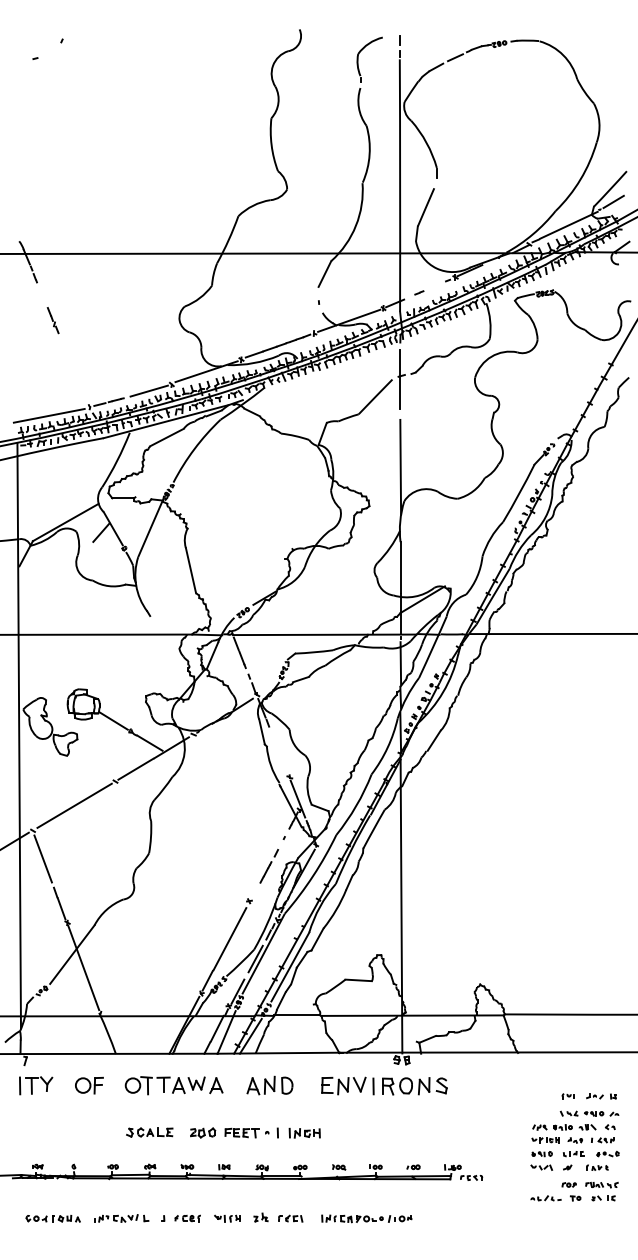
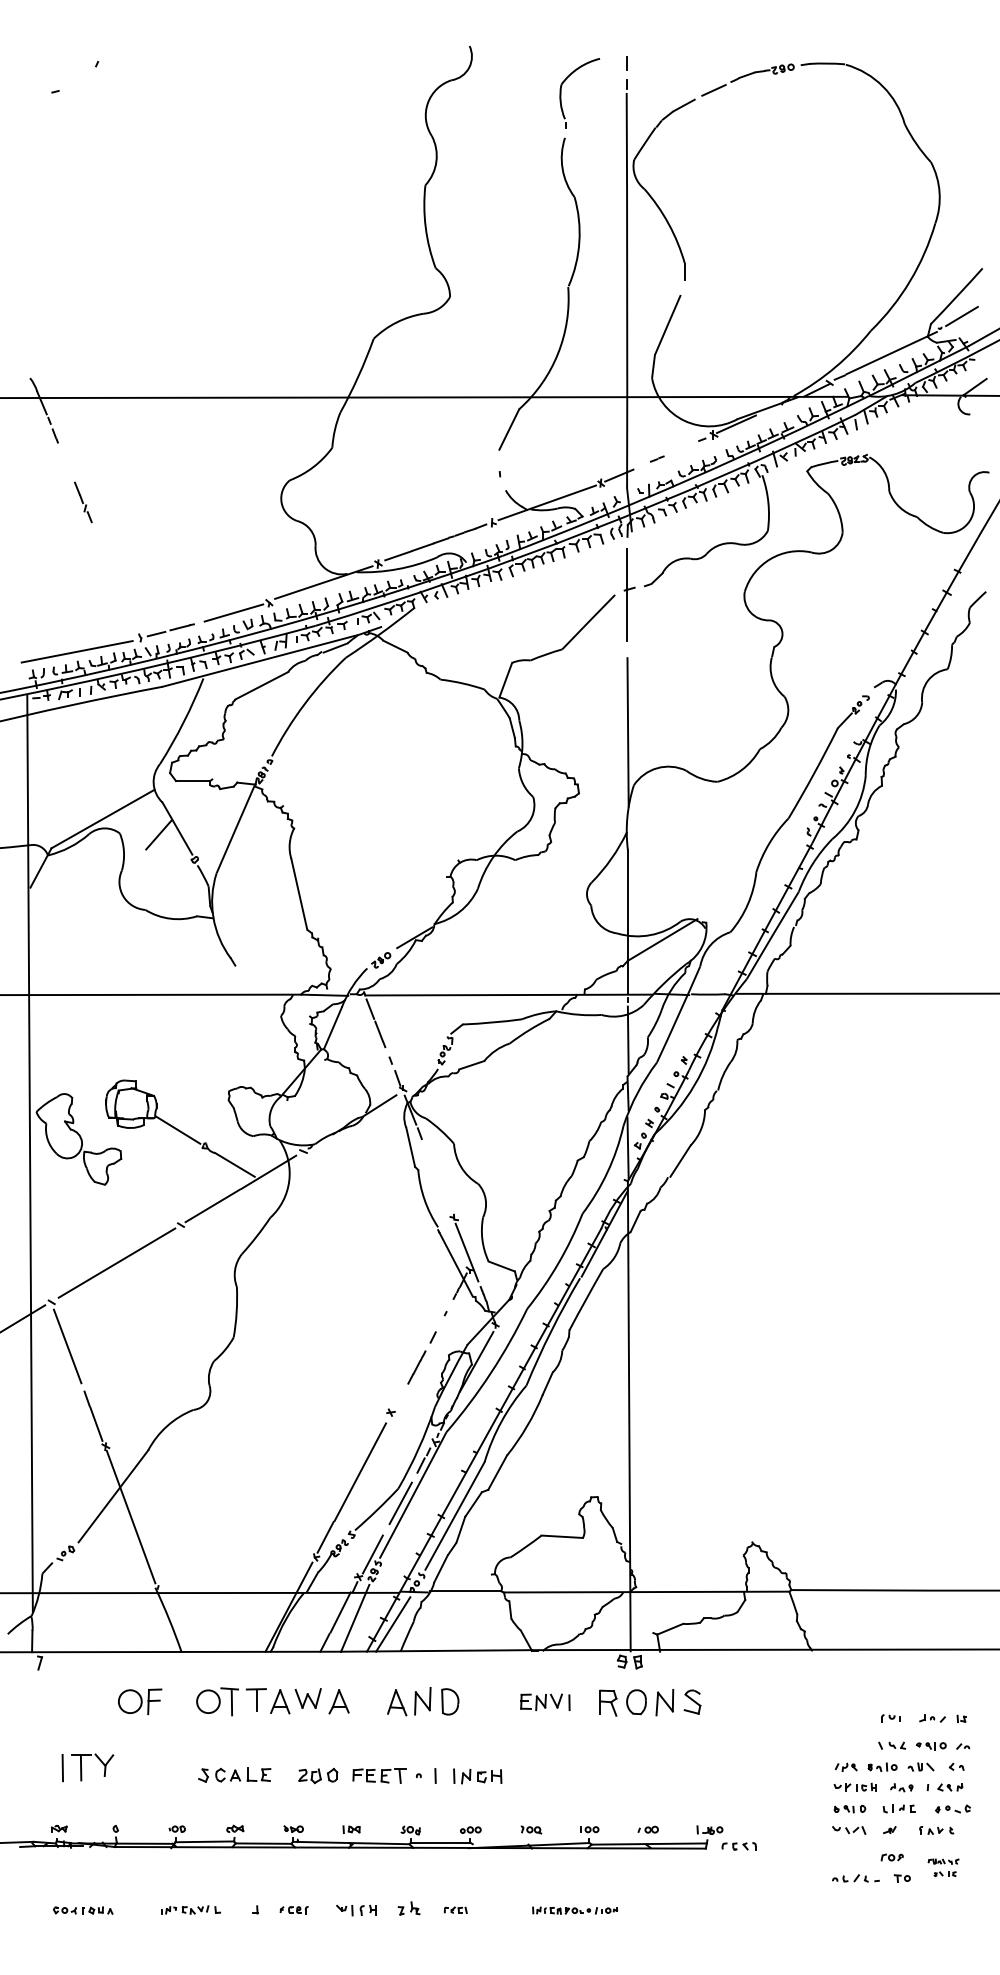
part: (36, 1085) -> (88, 1767), moved
part: (347, 1085) -> (544, 1701), size x0.6
part: (601, 1191) -> (942, 1867), size x0.6
part: (52, 1218) -> (82, 1910), size x0.7
part: (121, 1218) -> (190, 1910), size x0.7
part: (187, 1218) -> (293, 1910), size x0.7
part: (290, 1218) -> (455, 1910), size x0.6
part: (366, 1218) -> (574, 1910), size x0.6

